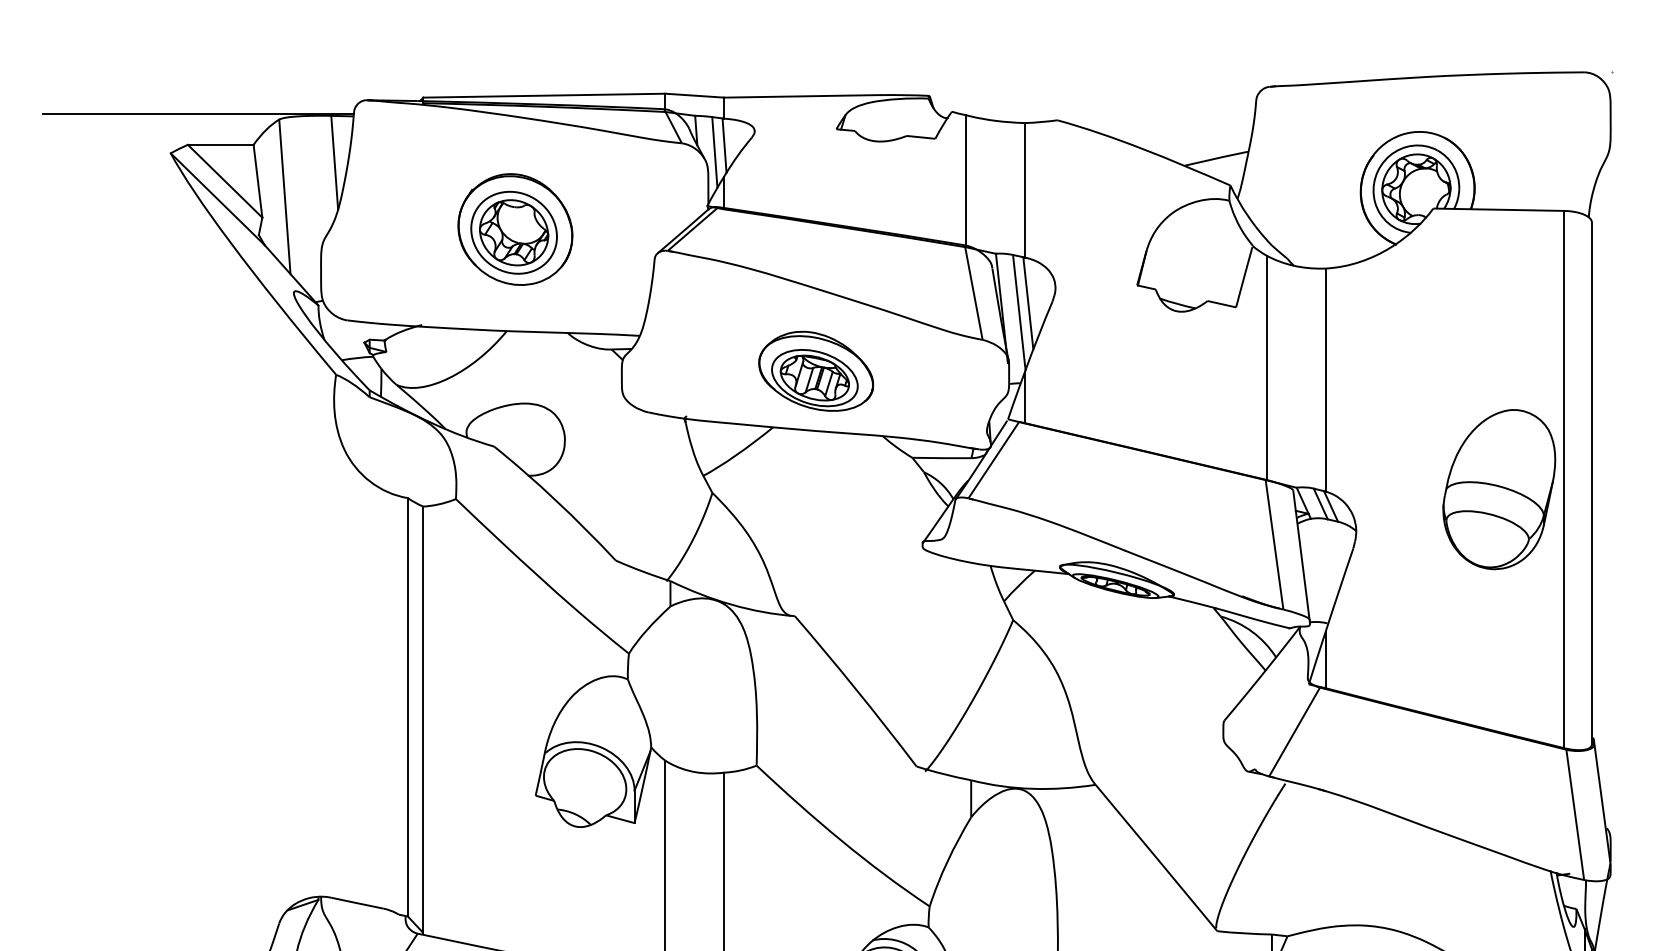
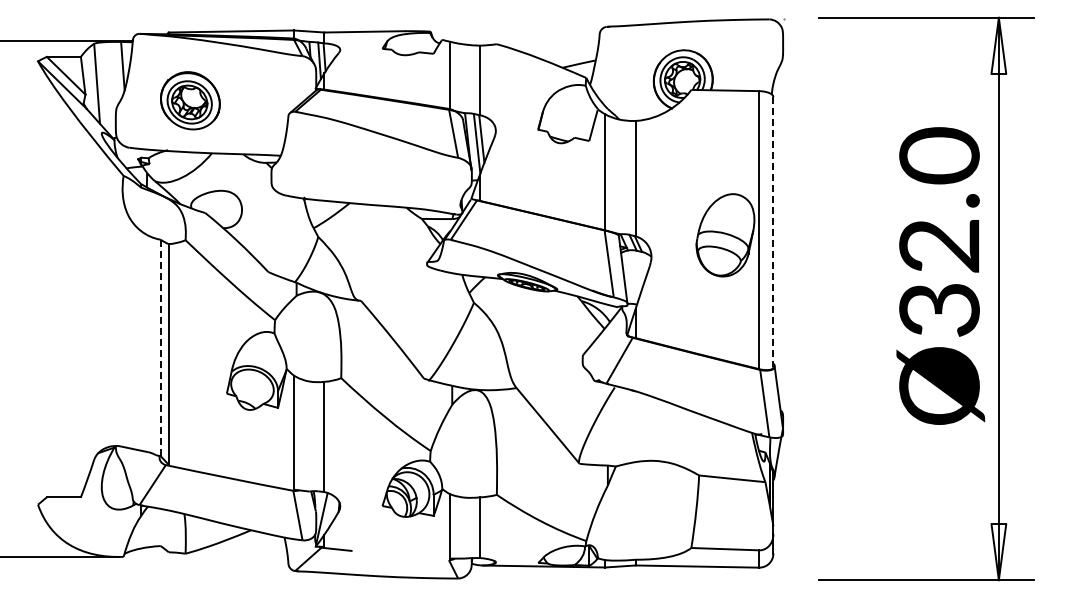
part: (515, 229) -> (190, 100), moved
part: (815, 370) -> (371, 173), removed
line: (1592, 484) -> (773, 232), solid -> dashed
line: (407, 706) -> (160, 347), solid -> dashed

